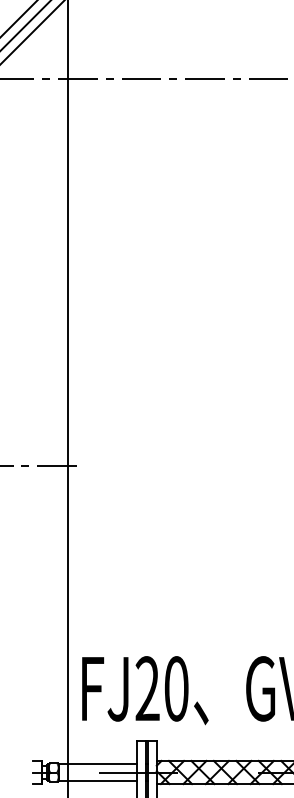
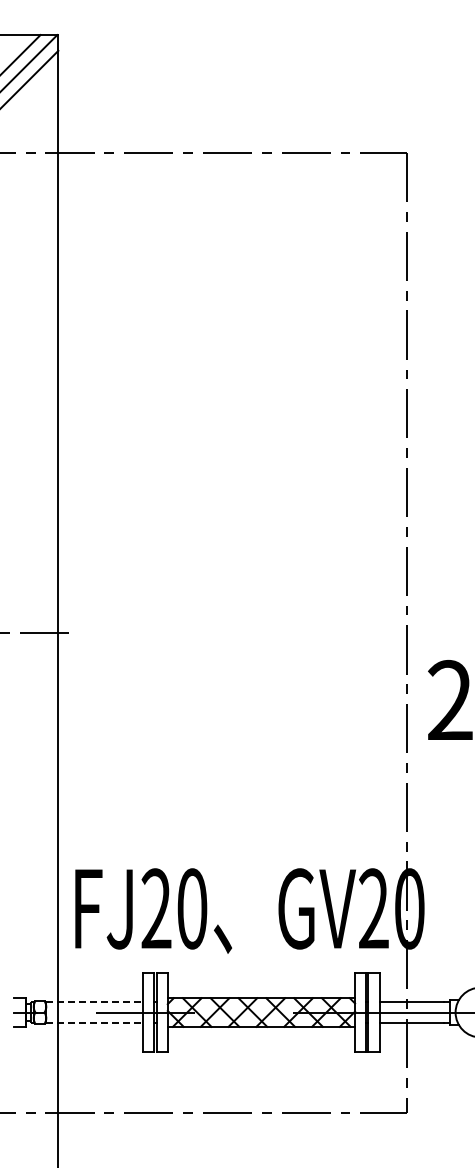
line: (97, 763) -> (94, 1001), solid -> dashed
line: (97, 781) -> (94, 1023), solid -> dashed

